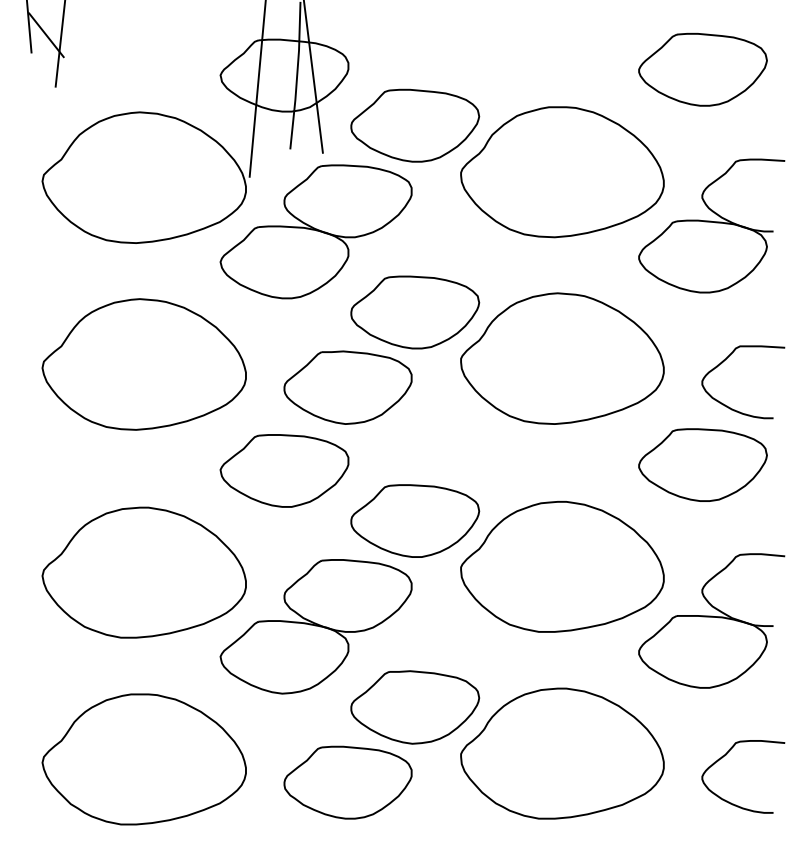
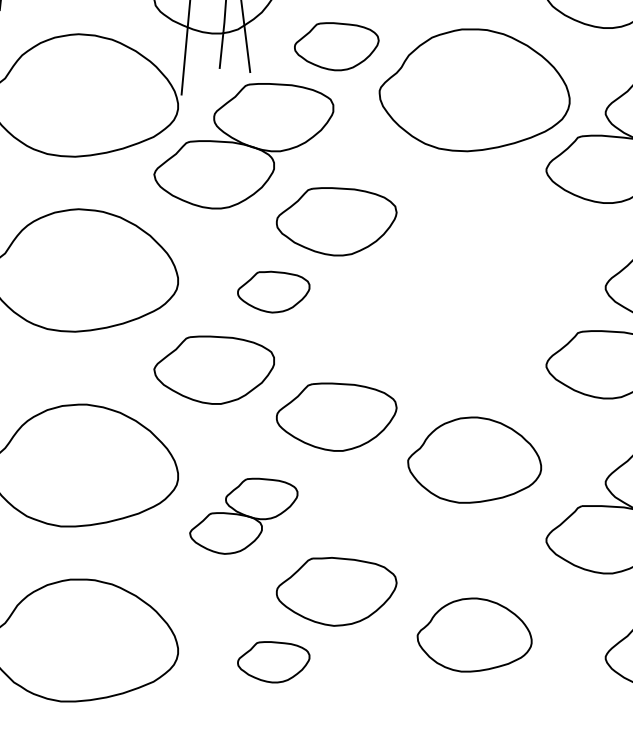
part: (415, 125) -> (336, 46), size x0.7
part: (562, 358) -> (474, 264), removed
part: (347, 387) -> (273, 292), size x0.6
part: (562, 566) -> (474, 459), size x0.7
part: (315, 626) -> (243, 515), size x0.6
part: (562, 753) -> (474, 634), size x0.6
part: (347, 782) -> (273, 662), size x0.6

